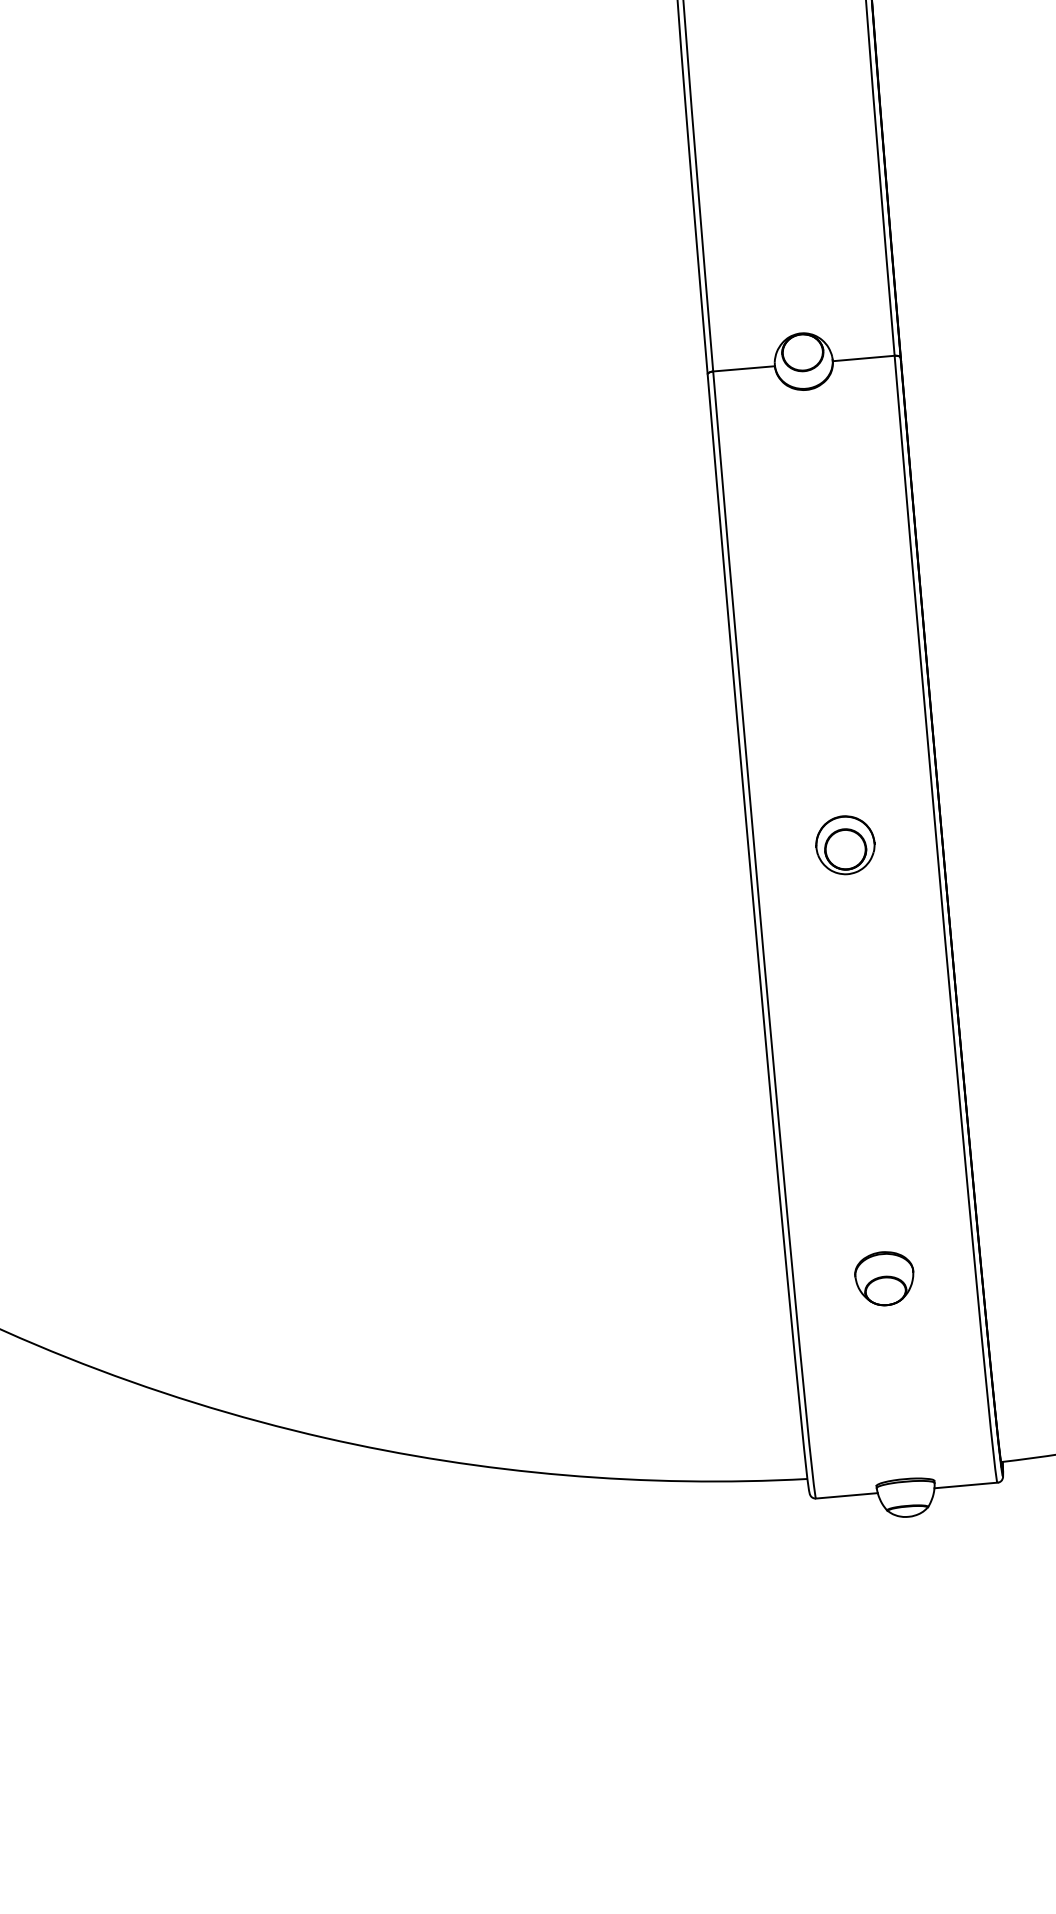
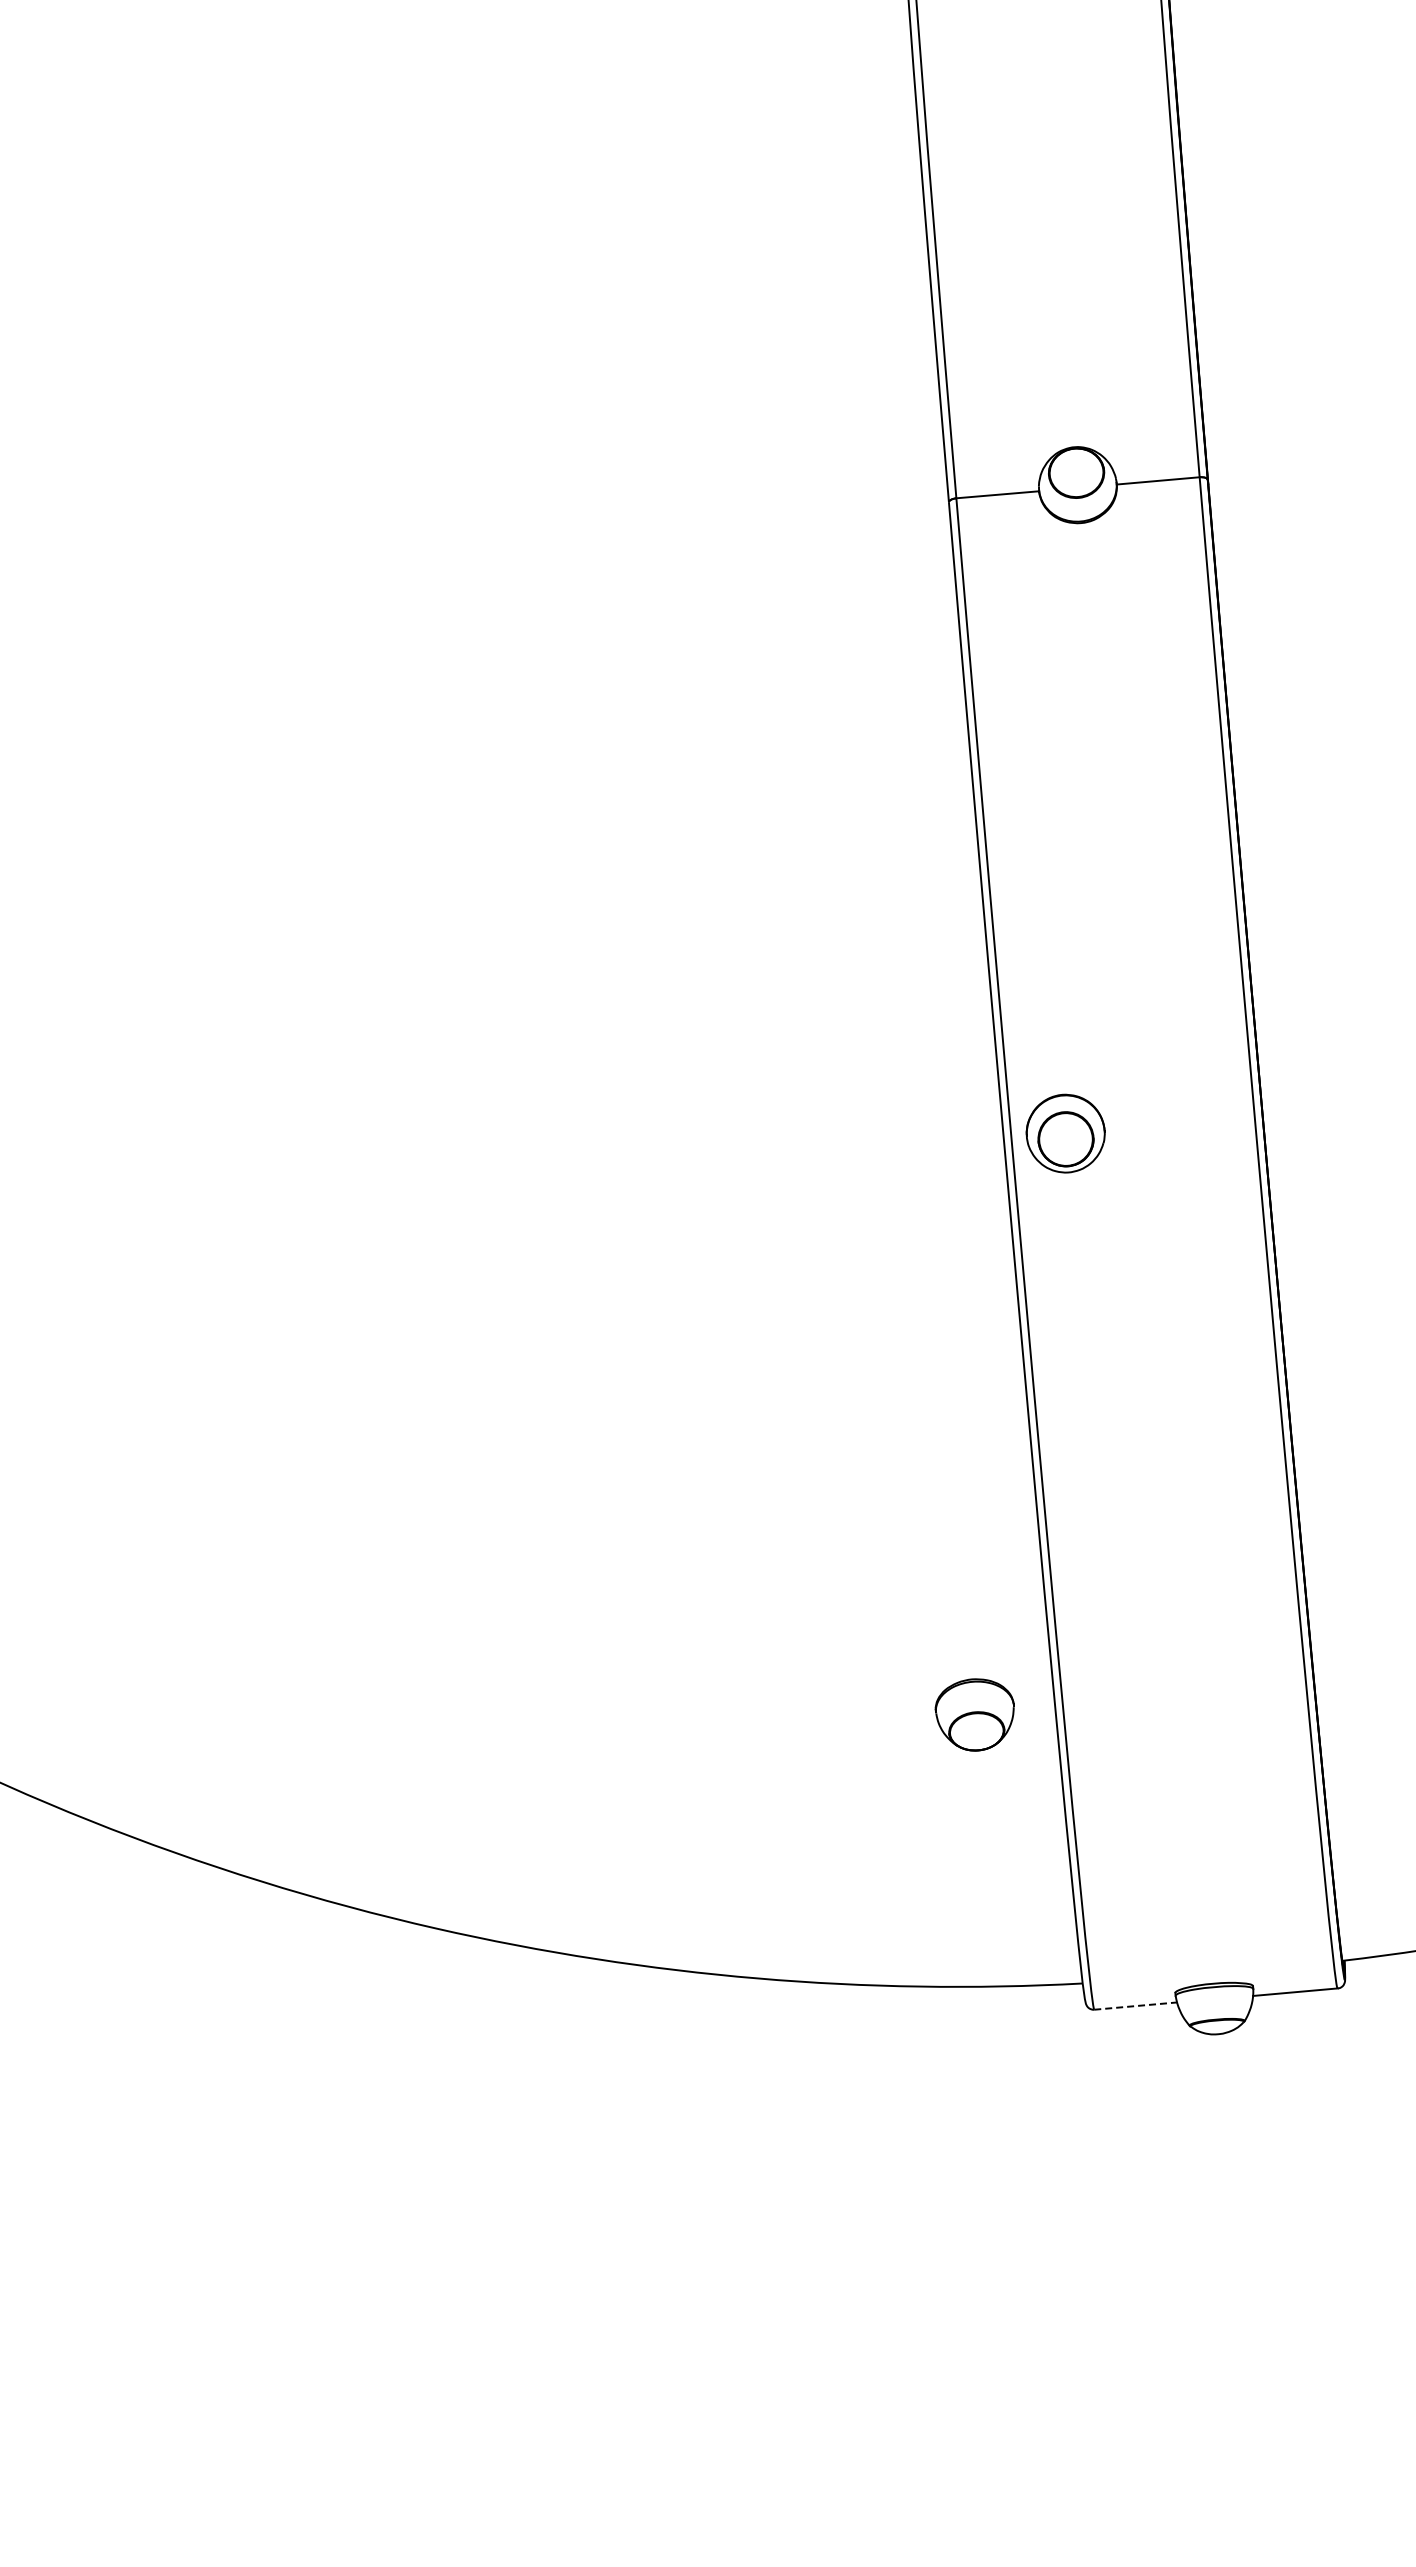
part: (845, 845) -> (1065, 1133), moved
part: (884, 1278) -> (974, 1714), moved
line: (846, 1496) -> (1135, 2006), solid -> dashed

